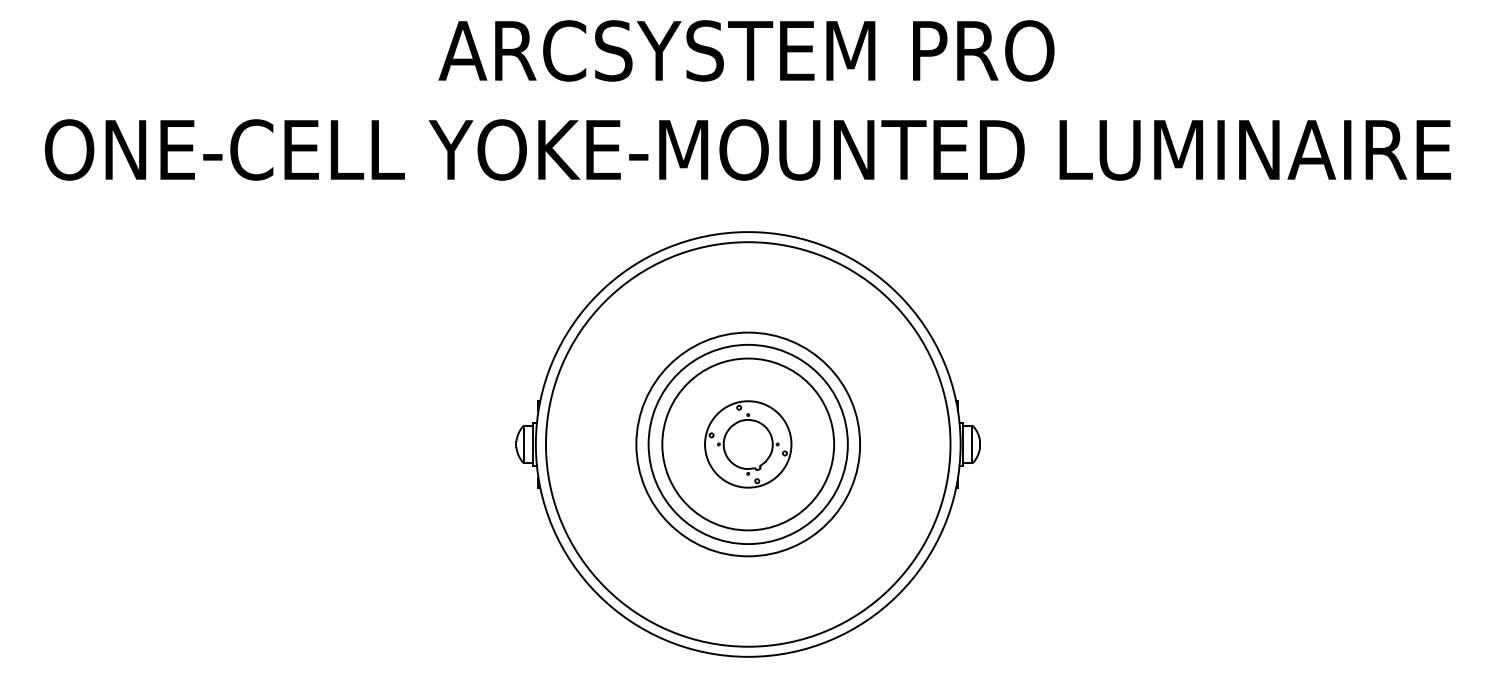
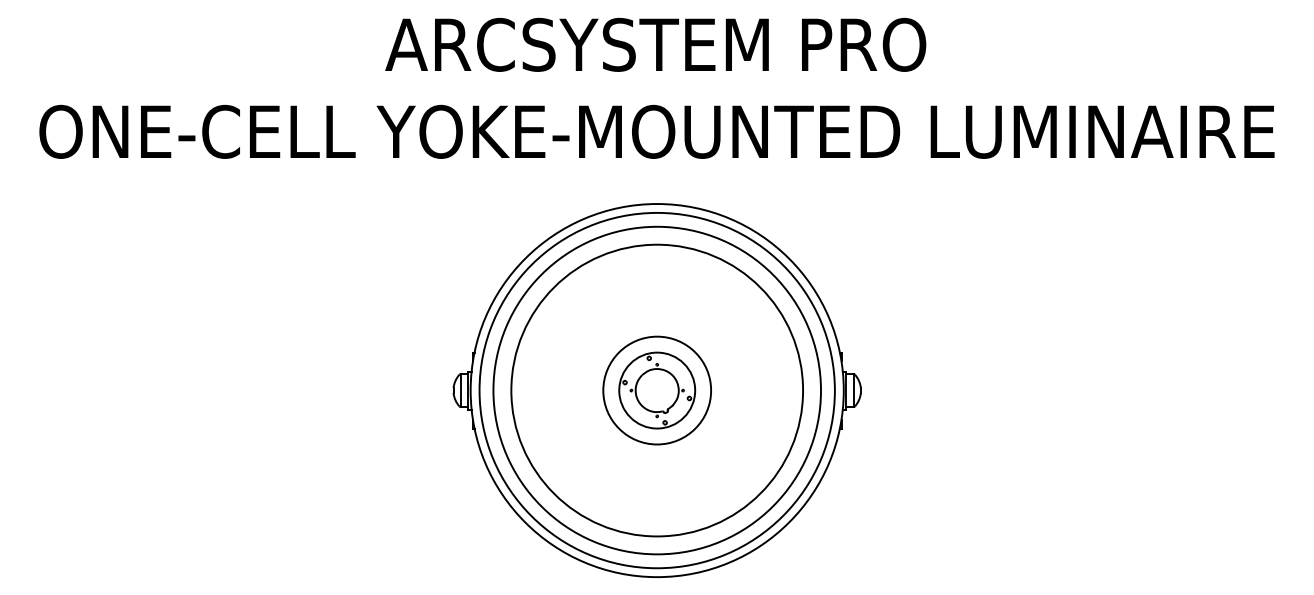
circle: (747, 444) -> (656, 390), size x0.71
circle: (747, 444) -> (656, 390), size x1.67
circle: (748, 444) -> (657, 390), size x1.67

